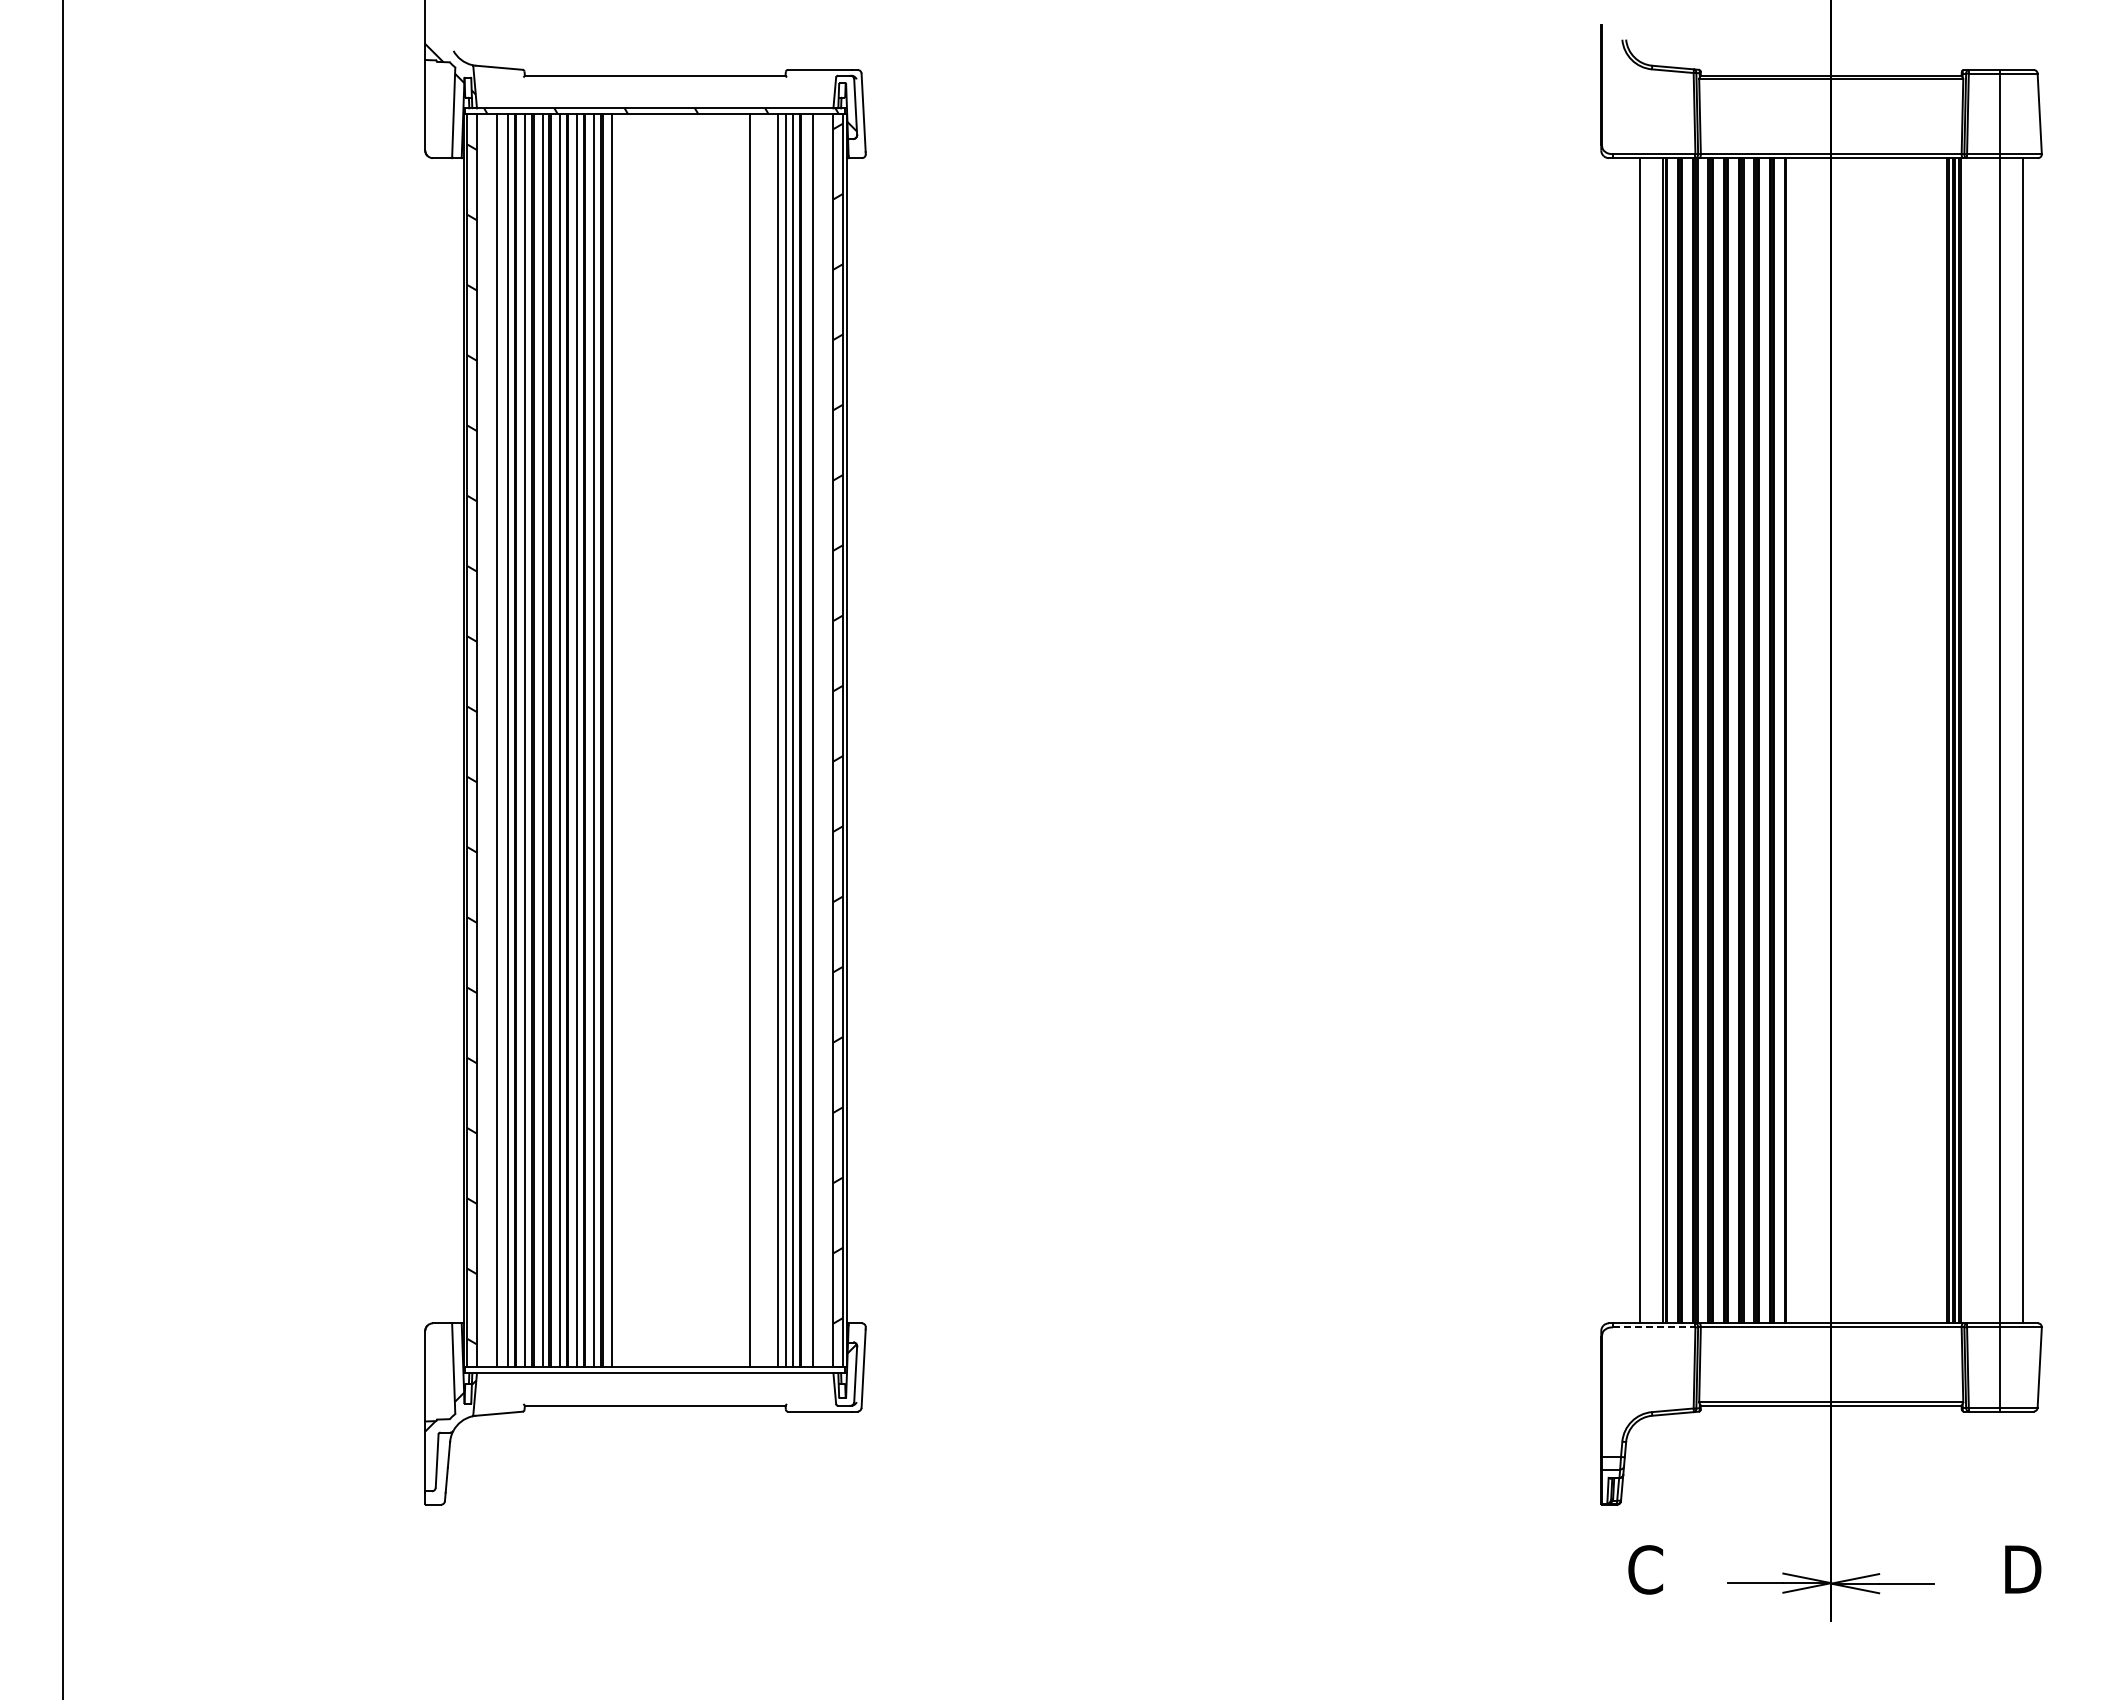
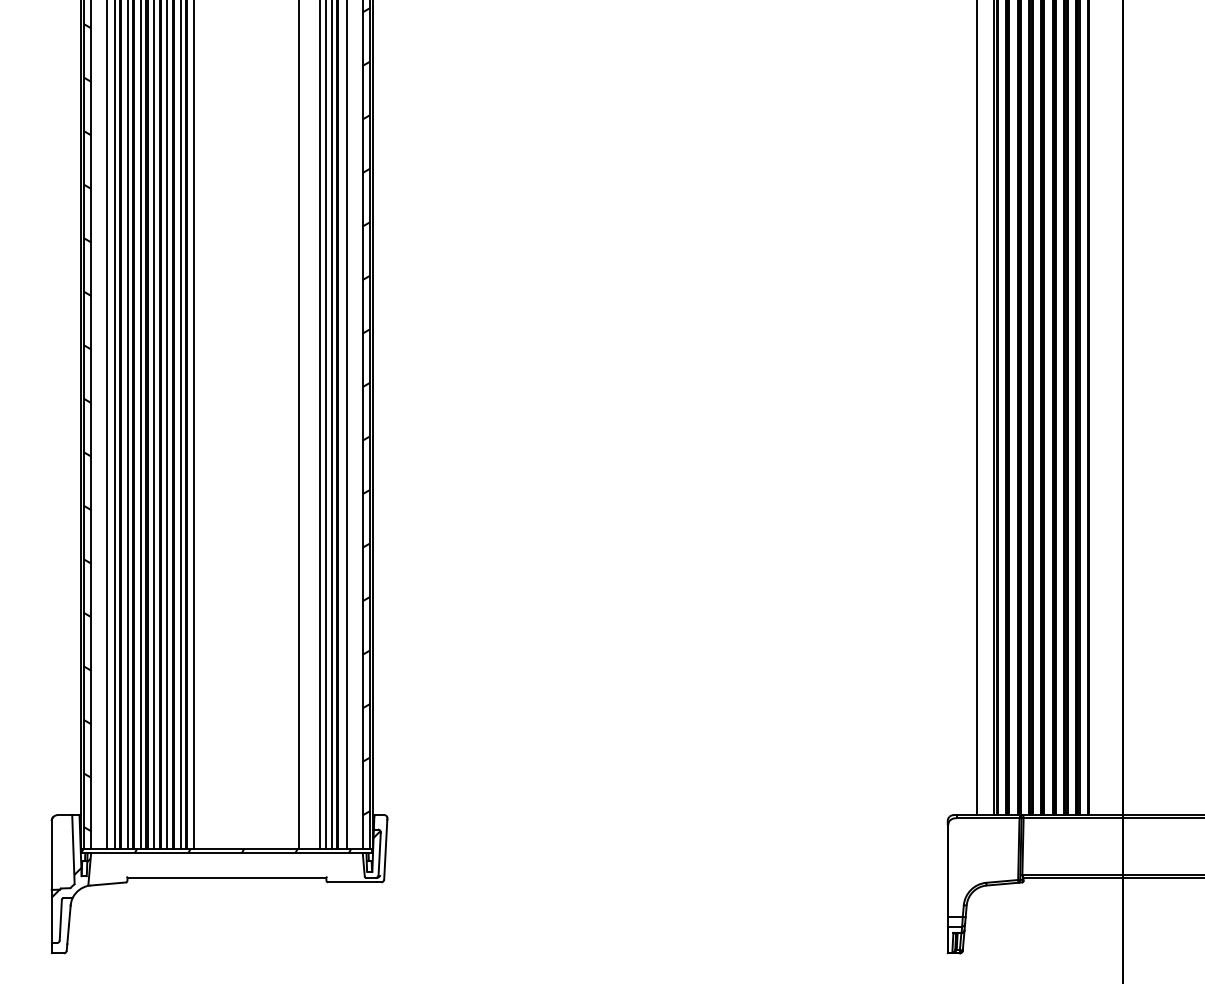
line: (1654, 1327) -> (988, 818), dashed -> solid
hatch: (641, 1370) -> (216, 851), added

